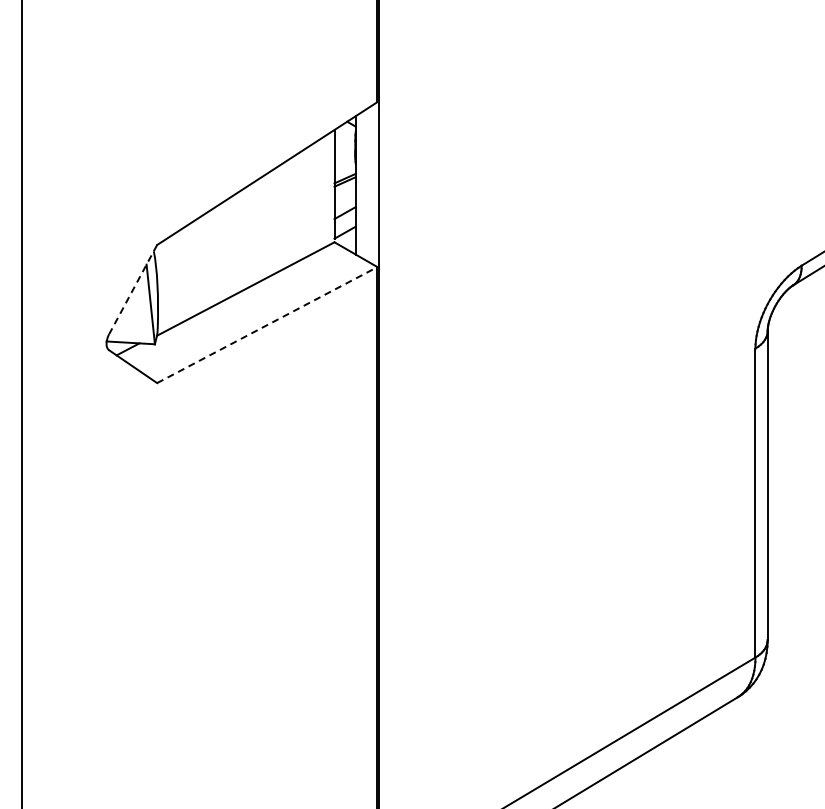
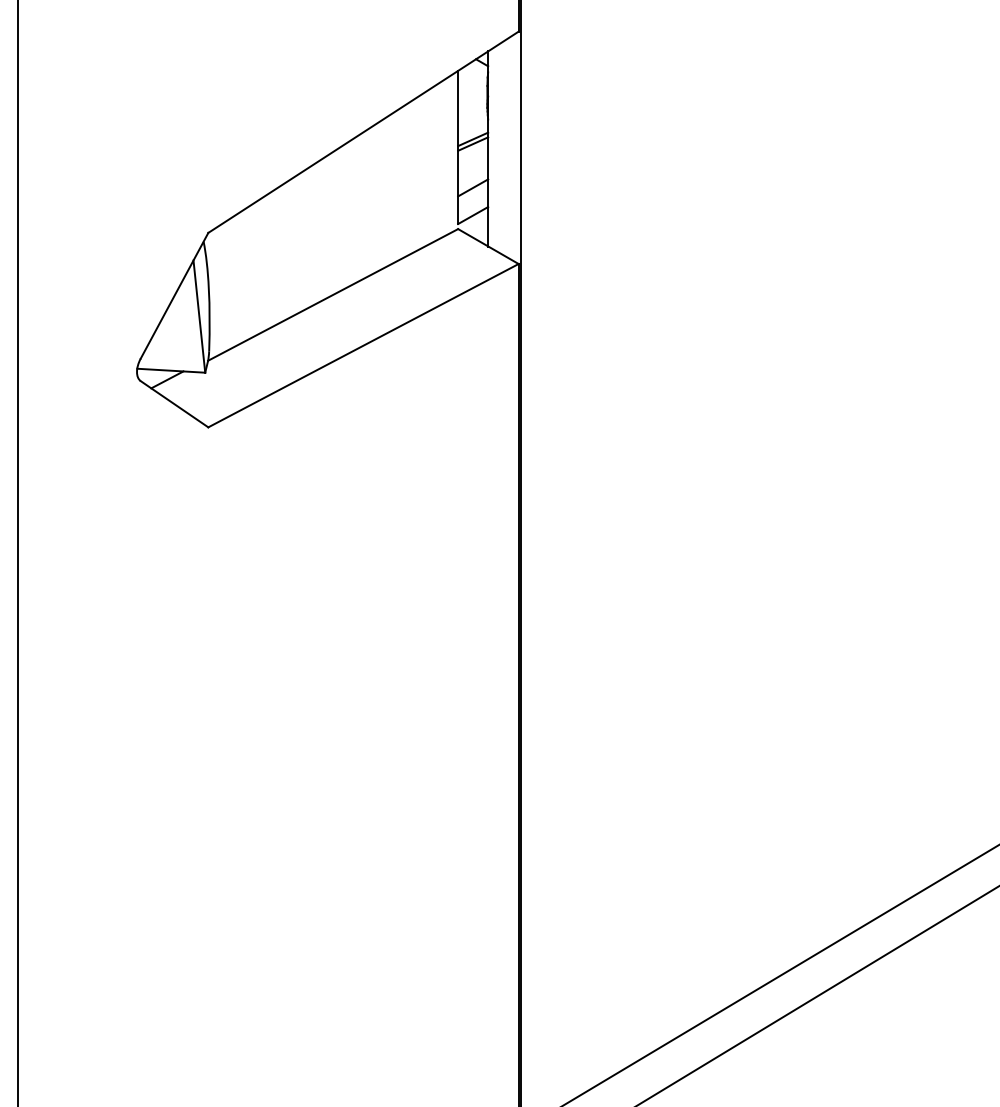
line: (133, 289) -> (175, 295), dashed -> solid
line: (267, 324) -> (363, 344), dashed -> solid

